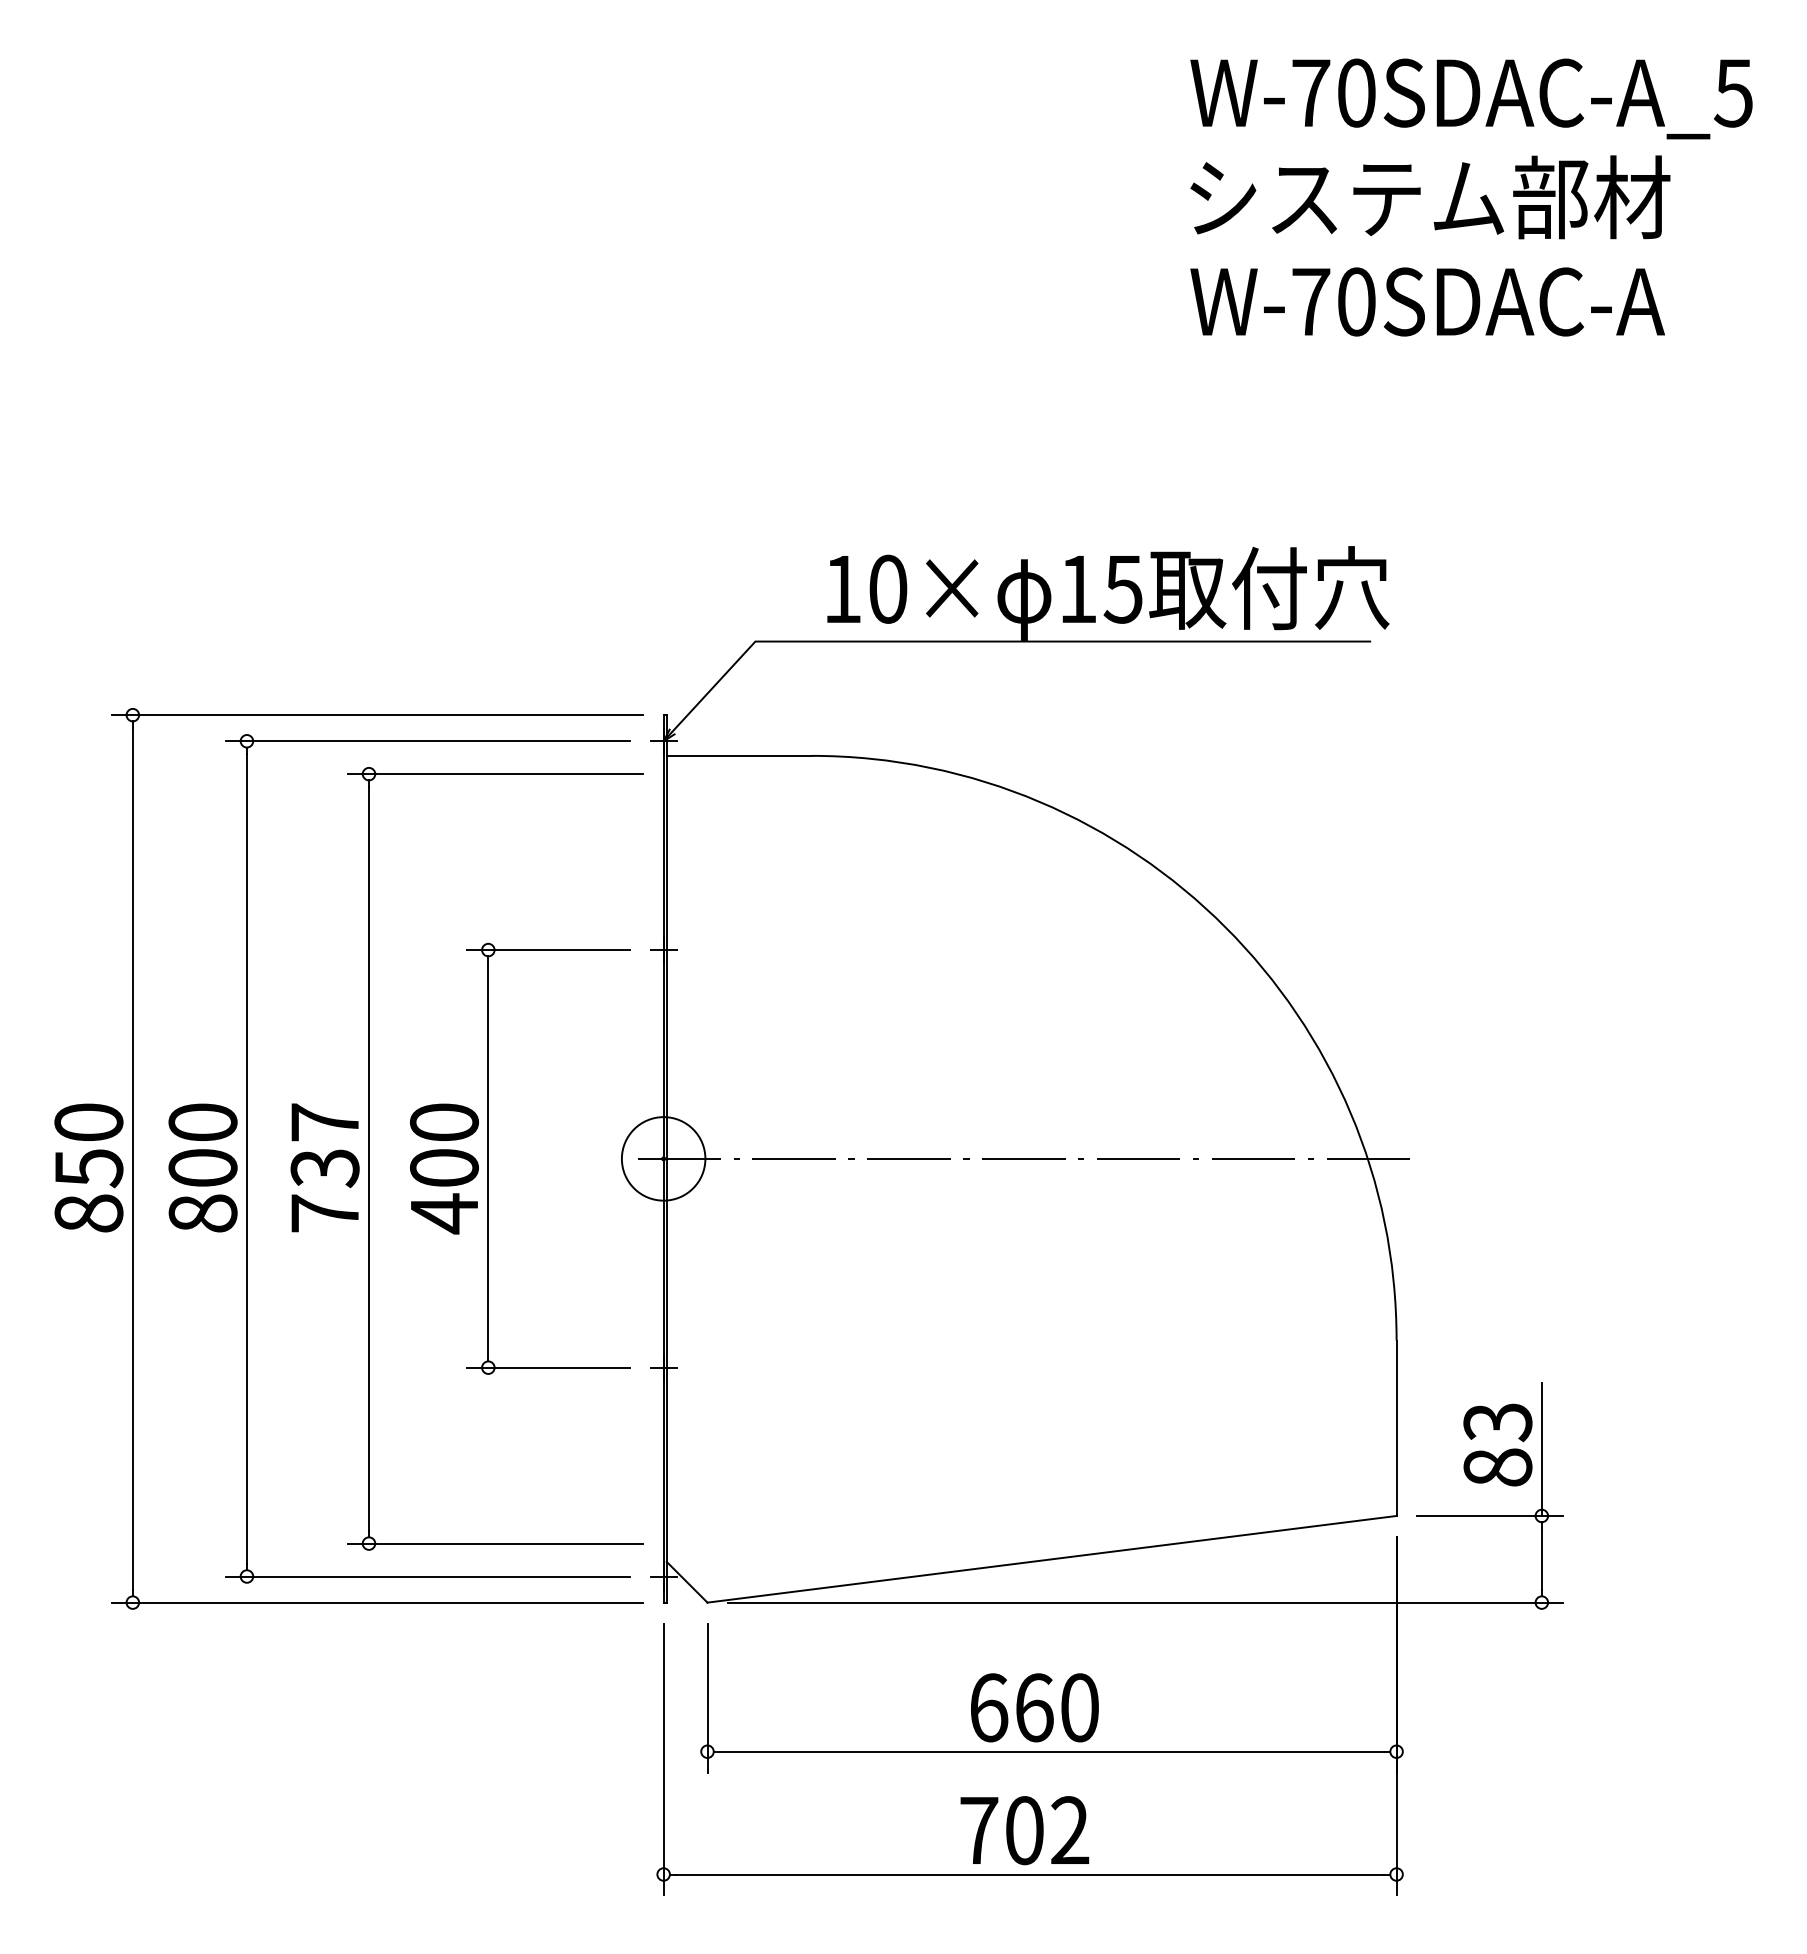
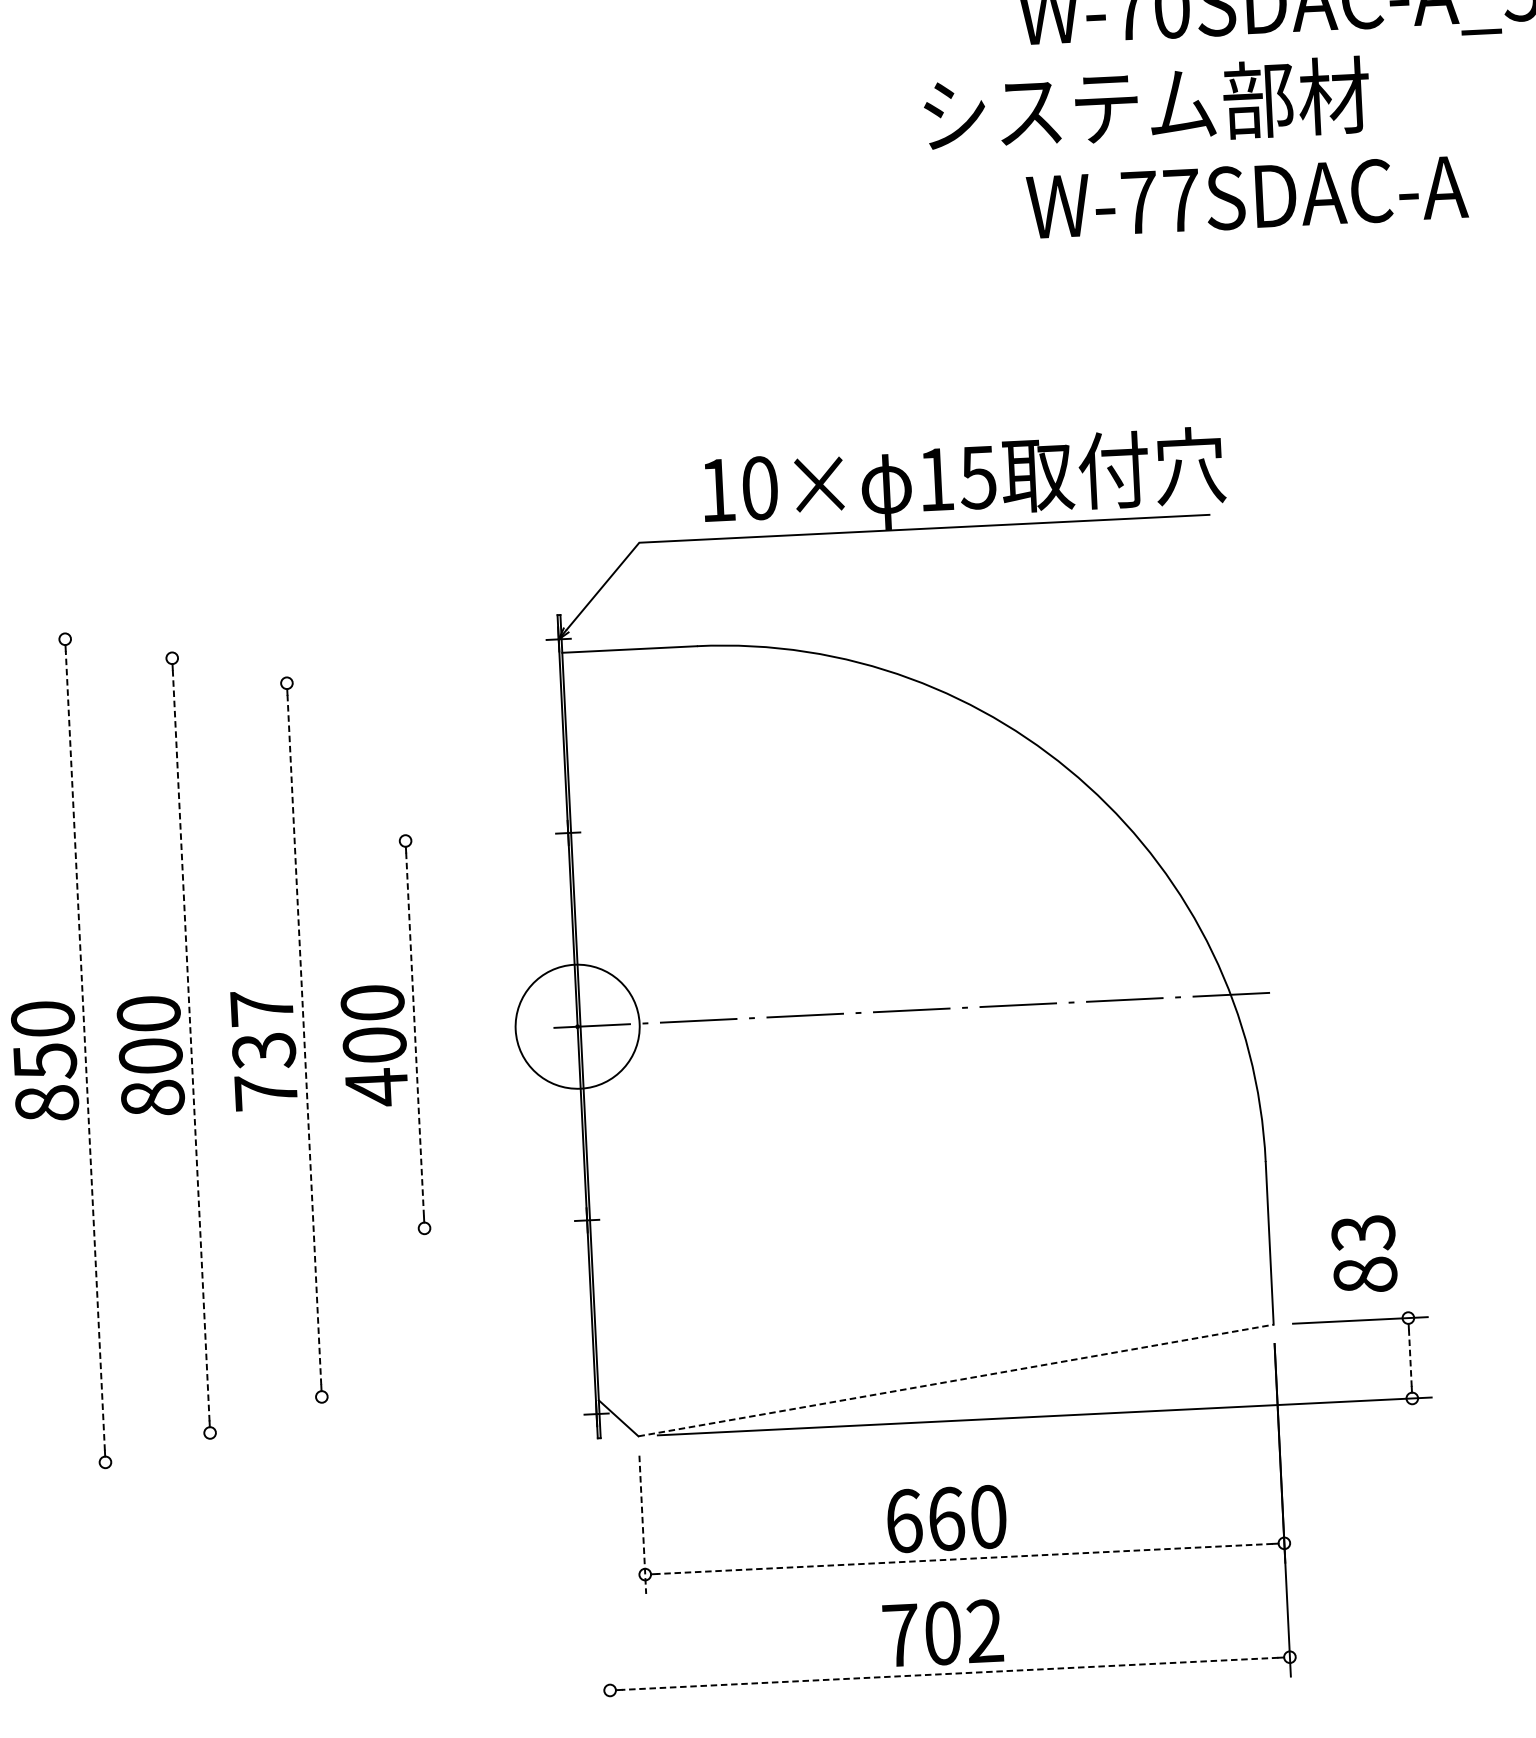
text: (1430, 197) -> (1146, 105), moved
text: (1356, 301) -> (1181, 200), W-70SDAC-A -> W-77SDAC-A
line: (376, 715) -> (291, 628), removed
line: (427, 741) -> (339, 650), removed
line: (495, 774) -> (404, 677), removed
line: (548, 950) -> (461, 838), removed
line: (132, 1158) -> (85, 1050), solid -> dashed
line: (246, 1158) -> (190, 1045), solid -> dashed
circle: (663, 1158) -> (577, 1026), size x1.6
line: (369, 1159) -> (304, 1040), solid -> dashed
line: (488, 1159) -> (415, 1035), solid -> dashed
line: (548, 1367) -> (480, 1225), removed
line: (1541, 1448) -> (1405, 1255), removed
line: (495, 1543) -> (439, 1391), removed
line: (1052, 1559) -> (956, 1380), solid -> dashed
line: (1541, 1559) -> (1410, 1358), solid -> dashed
line: (427, 1576) -> (377, 1424), removed
line: (376, 1602) -> (331, 1451), removed
line: (707, 1698) -> (642, 1525), solid -> dashed
line: (1051, 1751) -> (964, 1558), solid -> dashed
line: (663, 1759) -> (604, 1583), removed
line: (1030, 1874) -> (950, 1673), solid -> dashed

